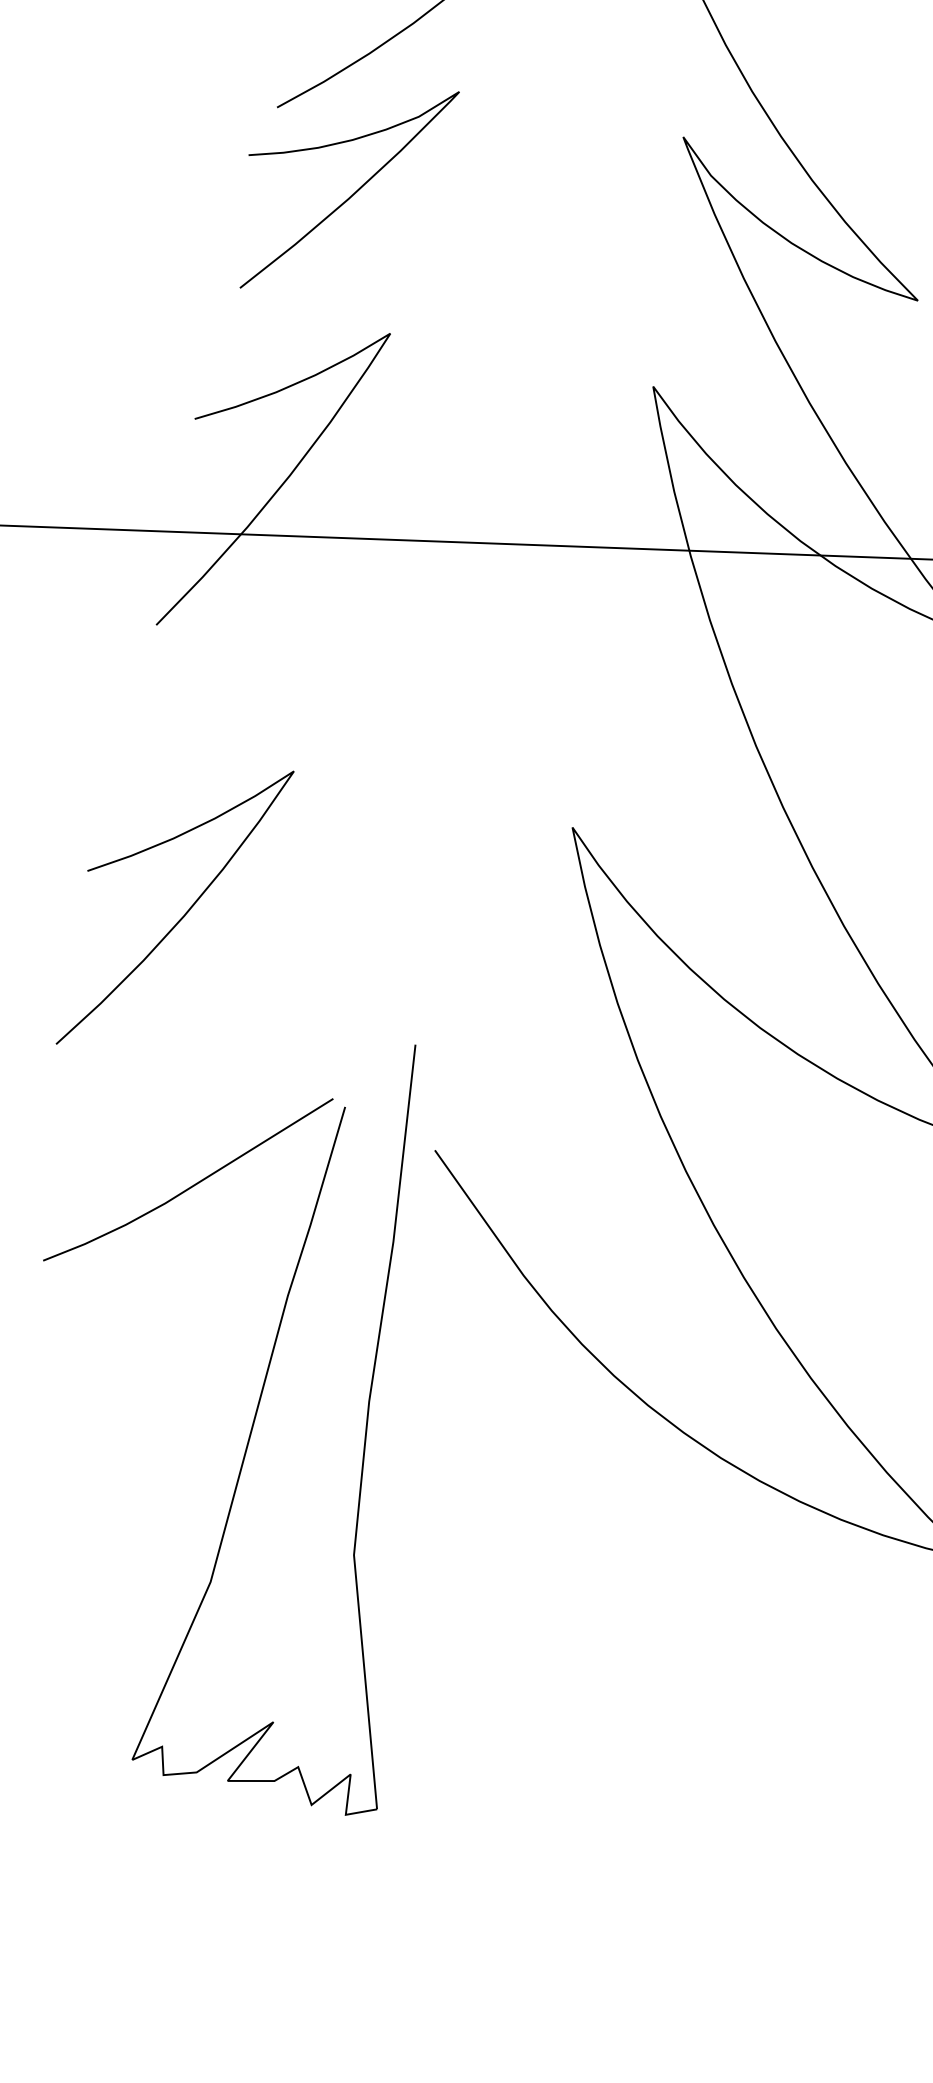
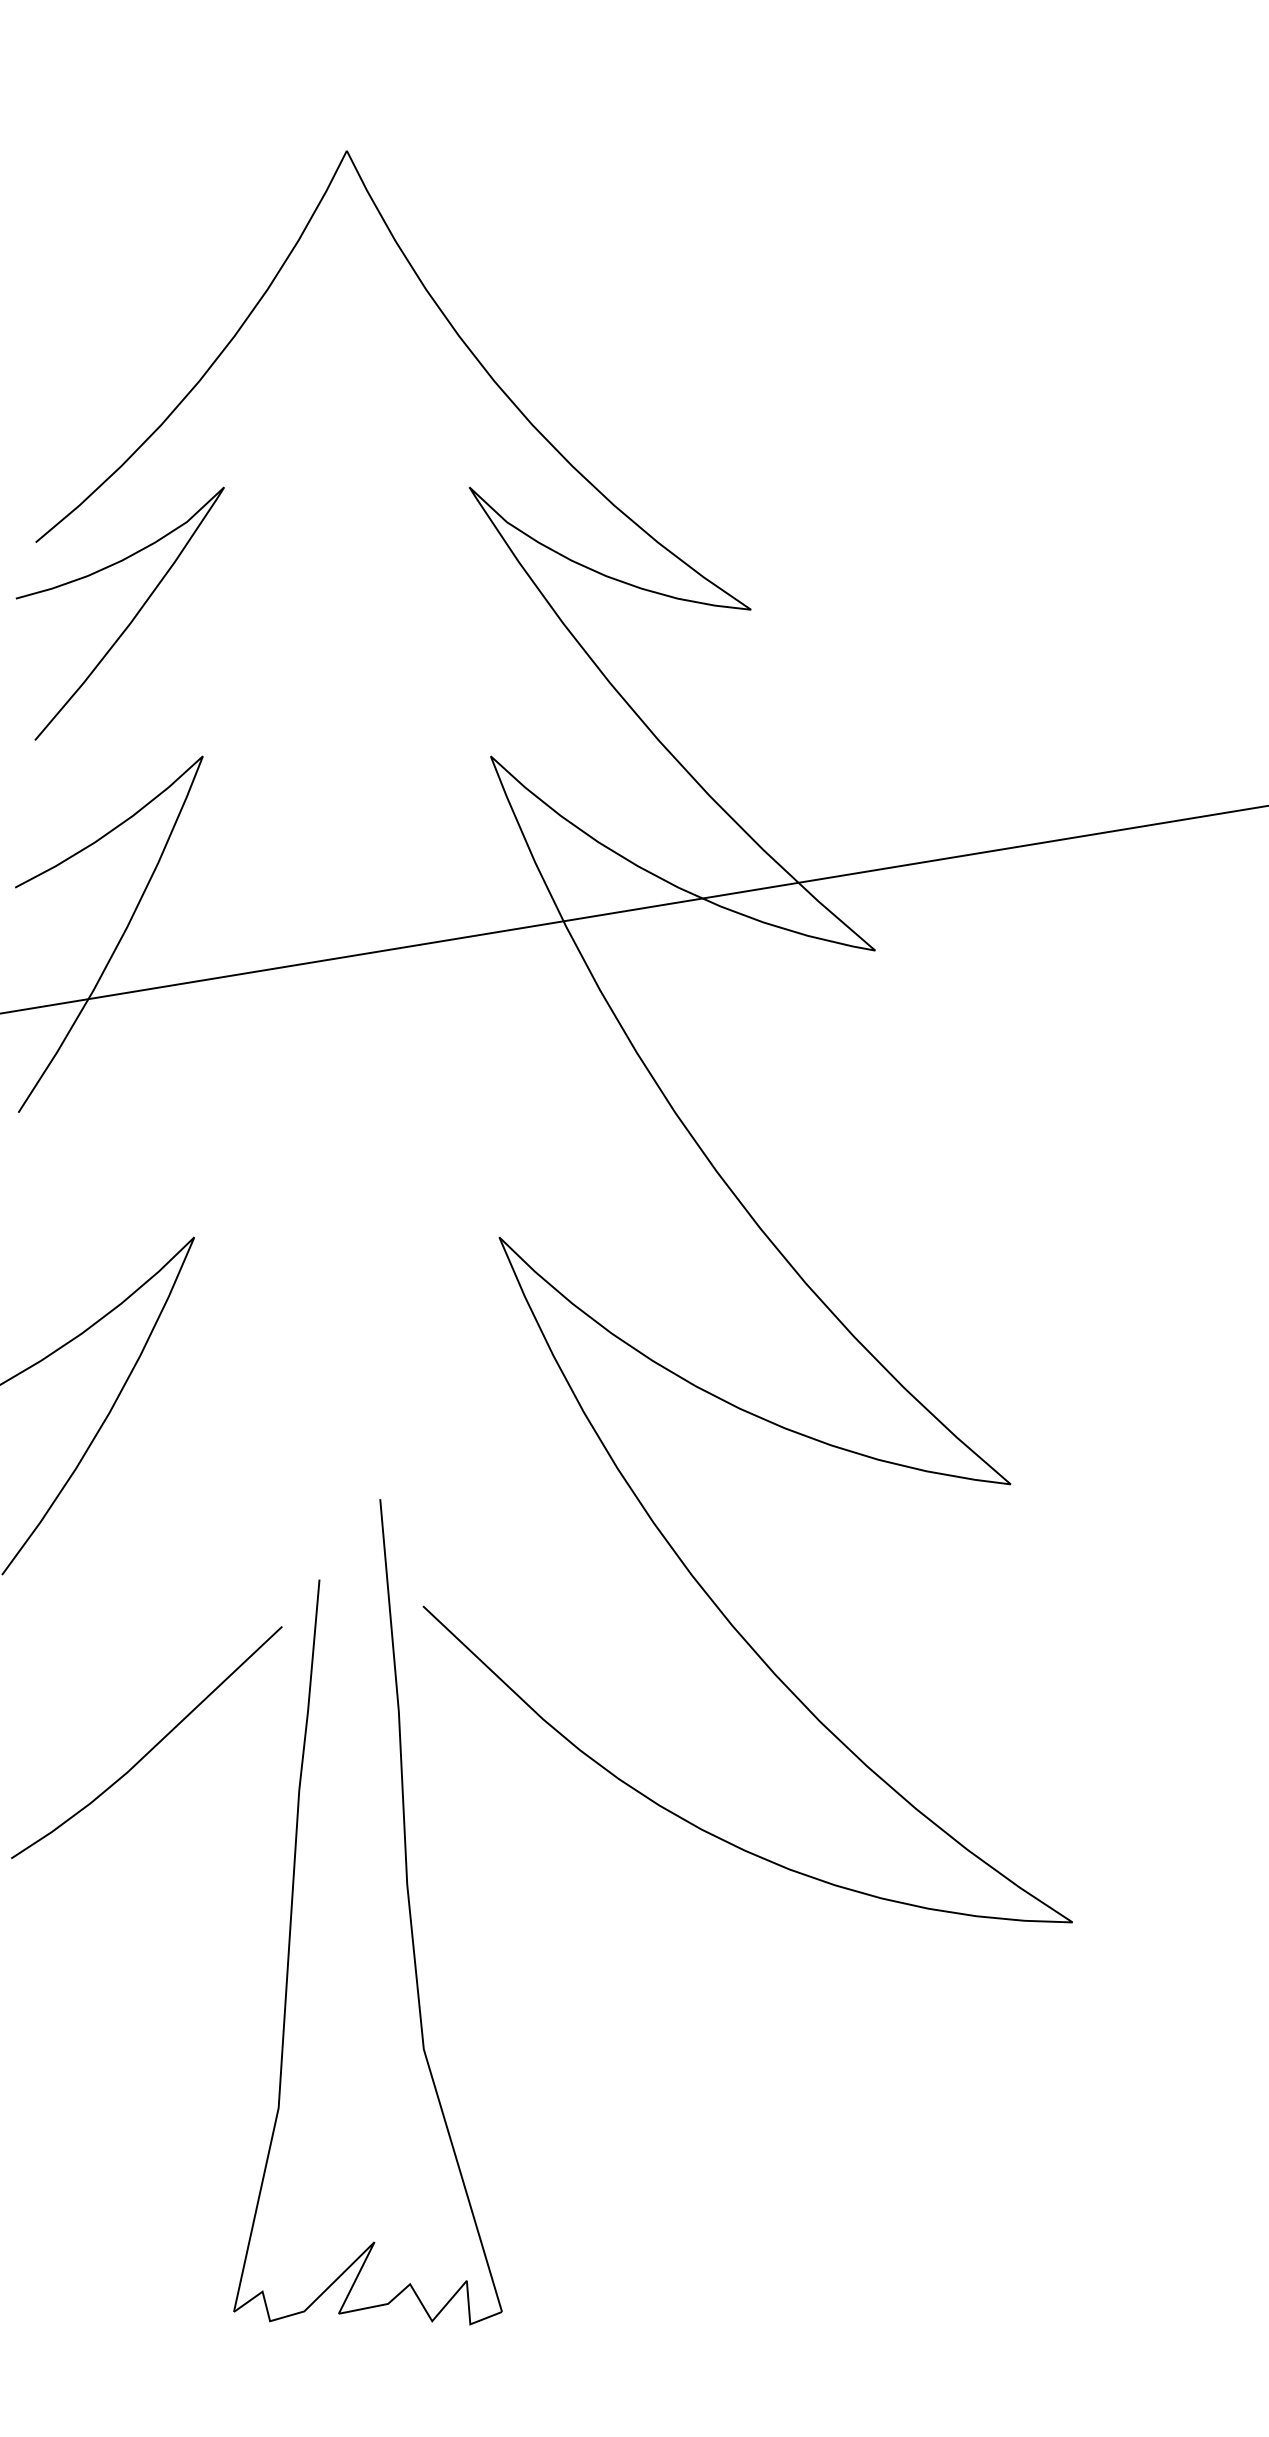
line: (192, 1185) -> (152, 1747), moved

